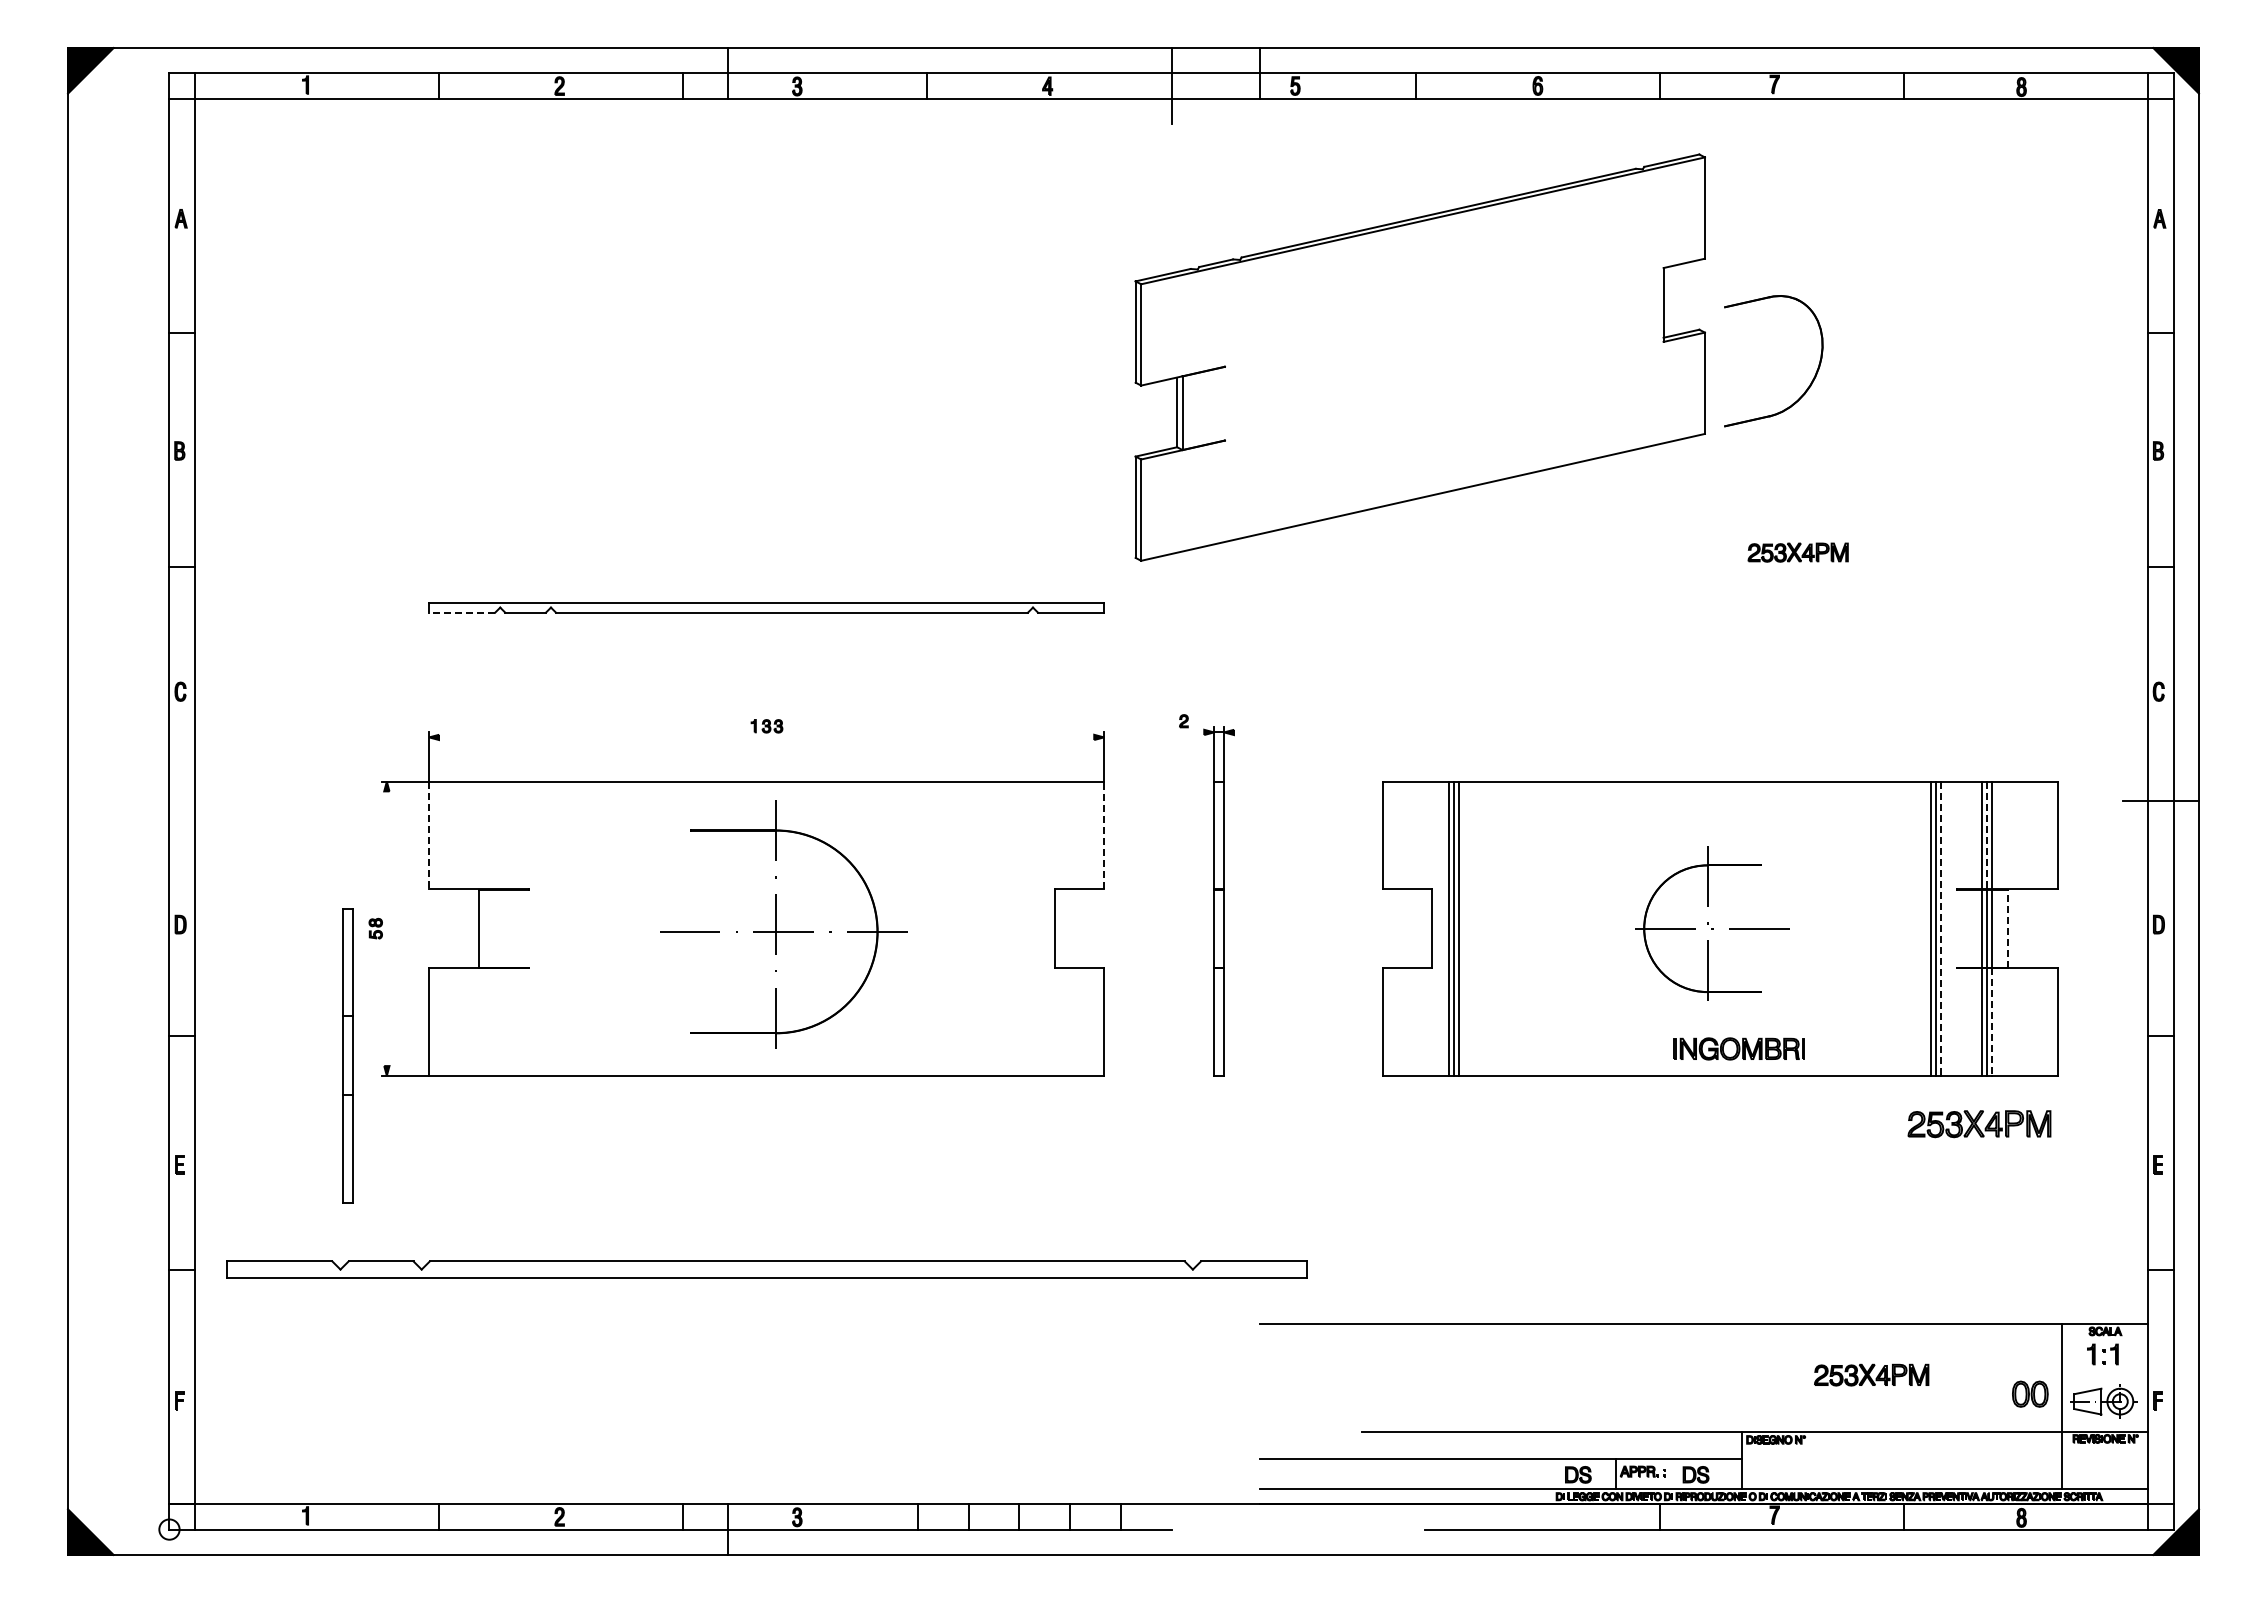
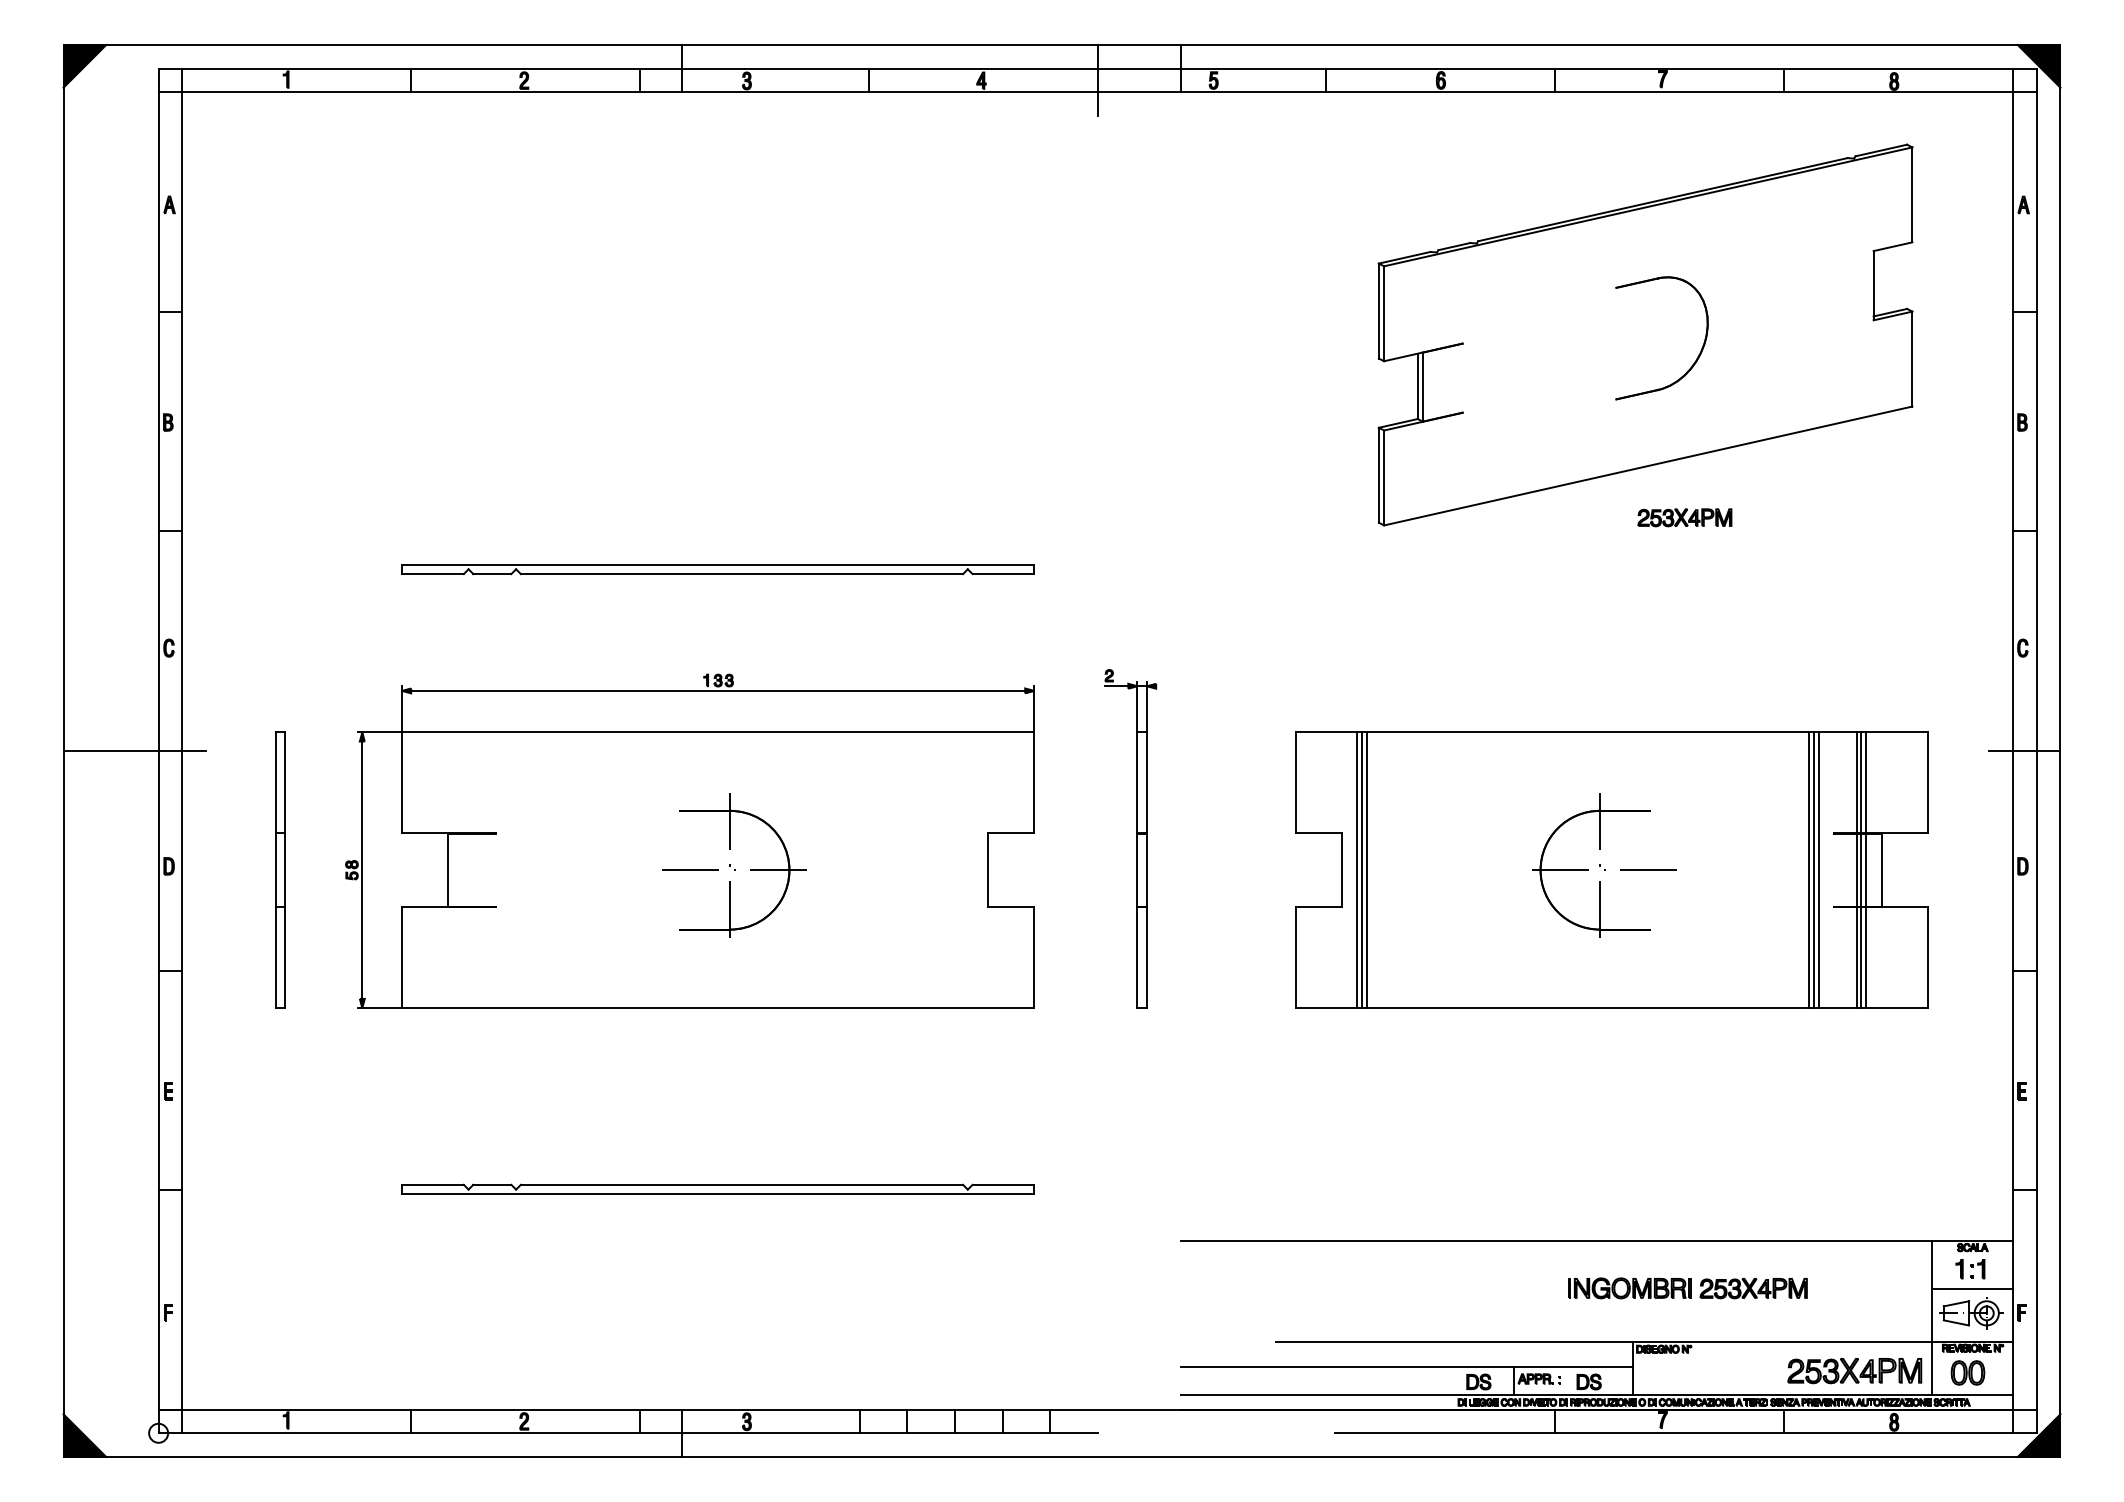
part: (1419, 357) -> (1644, 334), moved
line: (462, 612) -> (433, 573), dashed -> solid
line: (1191, 732) -> (1116, 686), added
line: (766, 737) -> (718, 691), added
line: (144, 801) -> (135, 751), added
line: (429, 835) -> (402, 782), dashed -> solid
line: (1104, 835) -> (1034, 782), dashed -> solid
line: (1986, 835) -> (1861, 782), dashed -> solid
part: (784, 923) -> (734, 865), size x0.62
line: (386, 928) -> (361, 870), added
line: (2008, 928) -> (1881, 870), dashed -> solid
line: (1940, 929) -> (1818, 870), dashed -> solid
line: (1991, 1021) -> (1866, 957), dashed -> solid
part: (1738, 1048) -> (1628, 1287), moved
part: (347, 1055) -> (280, 870), moved
part: (1979, 1124) -> (1854, 1371), moved
part: (766, 1269) -> (718, 1189), size x0.62
line: (2104, 1375) -> (1971, 1288), added
part: (2030, 1393) -> (1968, 1372), moved

